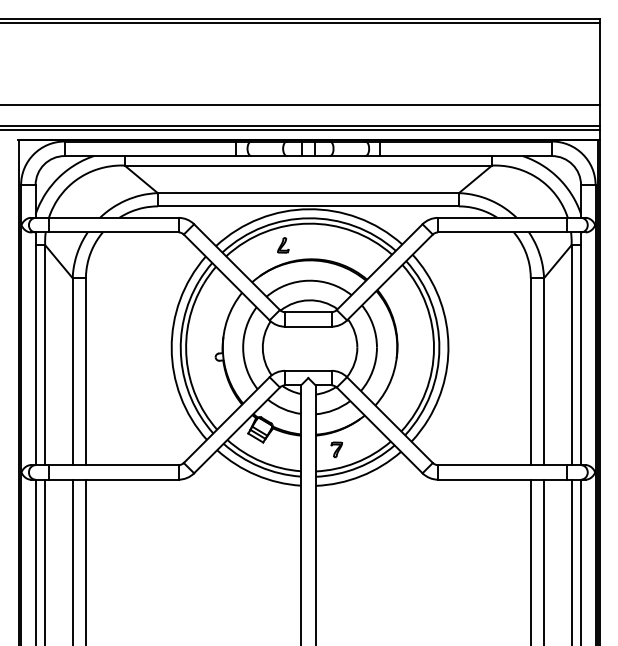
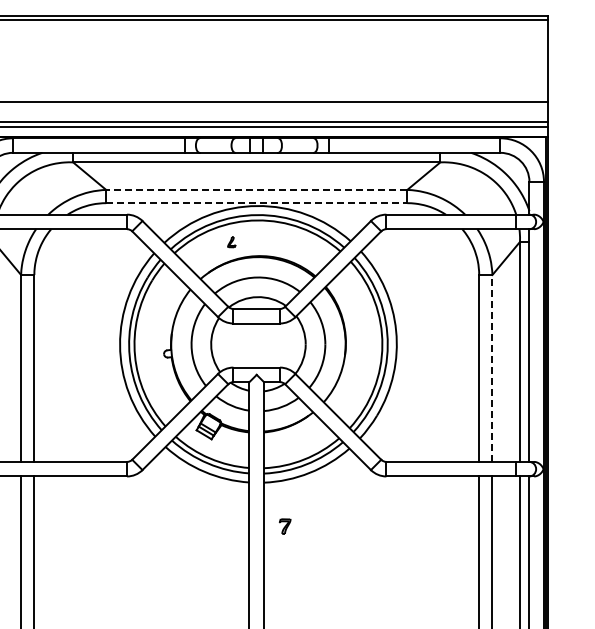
line: (308, 193) -> (256, 190), solid -> dashed
line: (308, 206) -> (256, 203), solid -> dashed
part: (283, 245) -> (231, 242), size x0.7
line: (544, 371) -> (492, 368), solid -> dashed
part: (336, 449) -> (284, 526), moved

